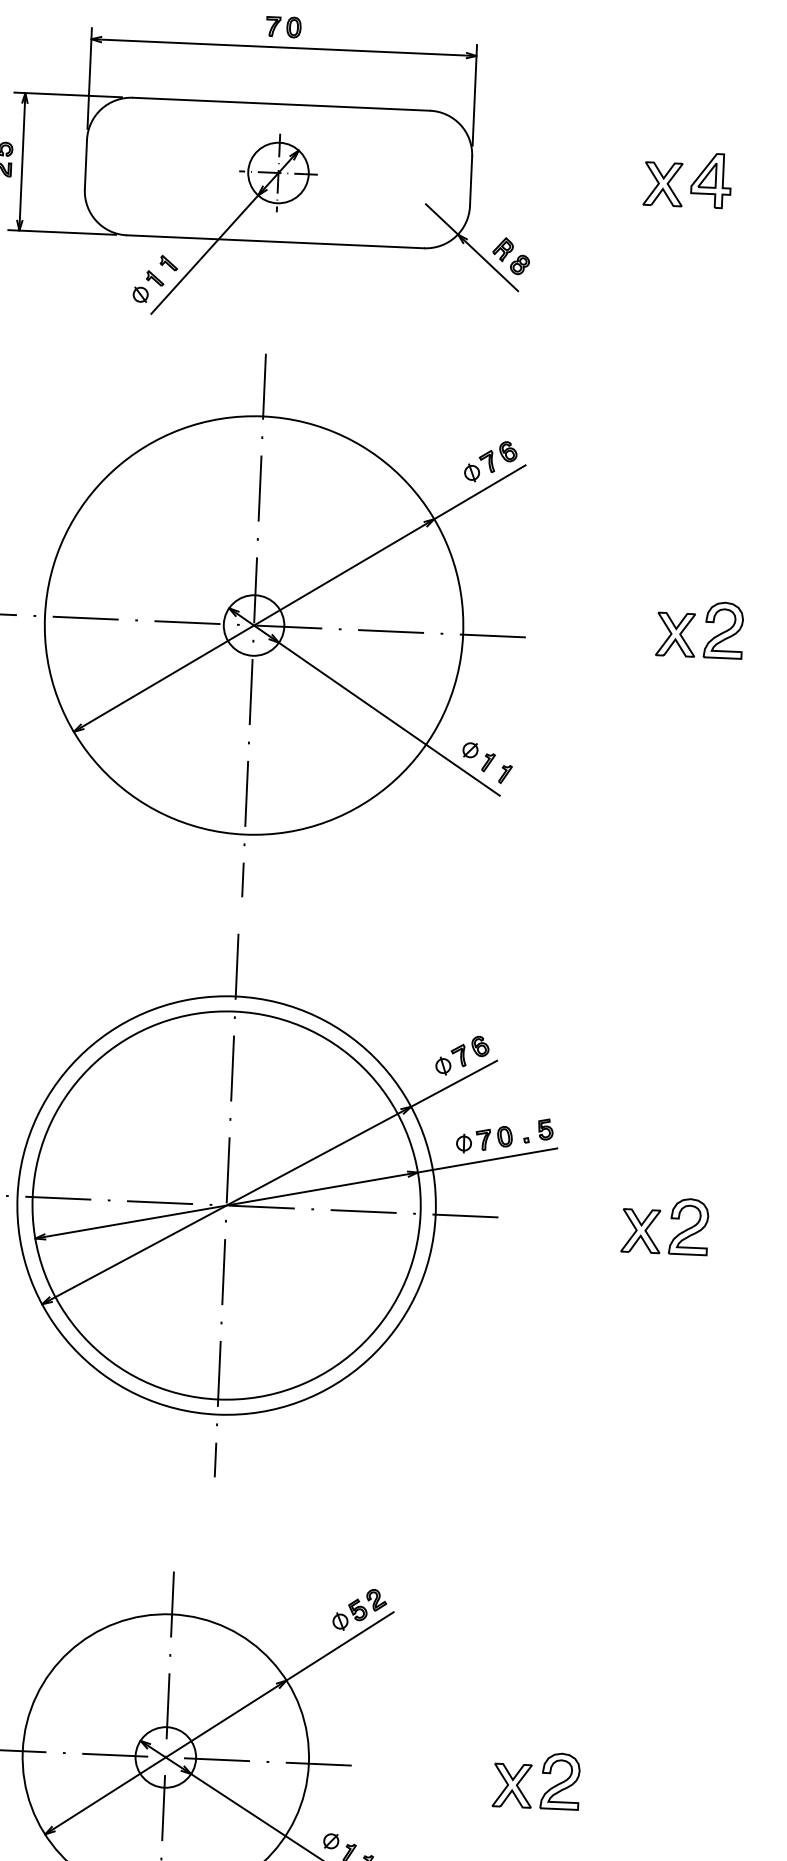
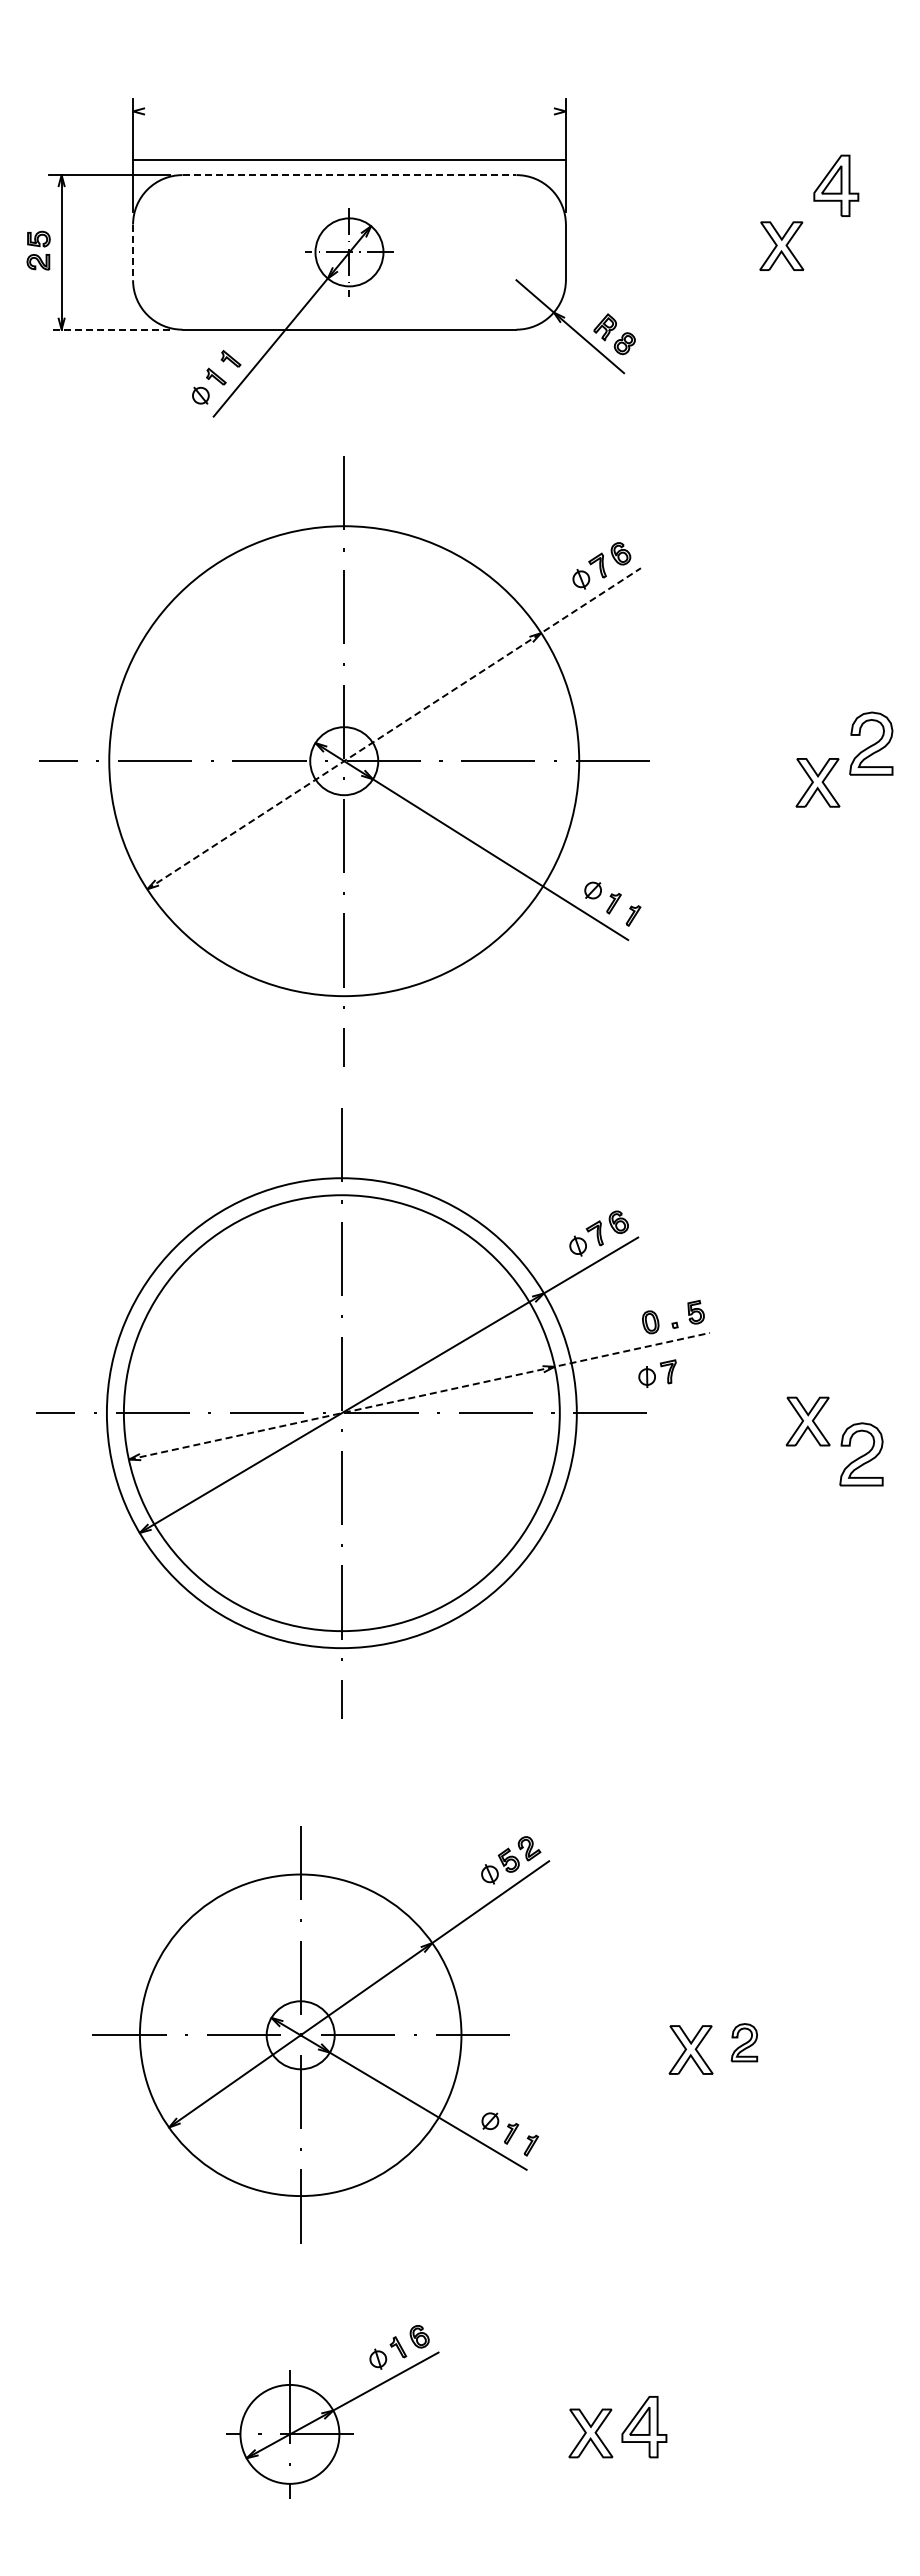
part: (283, 27) -> (348, 88), removed
line: (283, 47) -> (349, 160), moved
line: (281, 104) -> (349, 175), solid -> dashed
line: (86, 164) -> (133, 252), solid -> dashed
part: (711, 180) -> (836, 185), moved
line: (61, 232) -> (109, 329), solid -> dashed
line: (300, 598) -> (394, 728), solid -> dashed
part: (675, 634) -> (817, 782), moved
part: (473, 1140) -> (657, 1373), moved
line: (296, 1193) -> (419, 1396), solid -> dashed
part: (688, 1226) -> (861, 1454), moved
part: (560, 1781) -> (744, 2042), size x0.6

